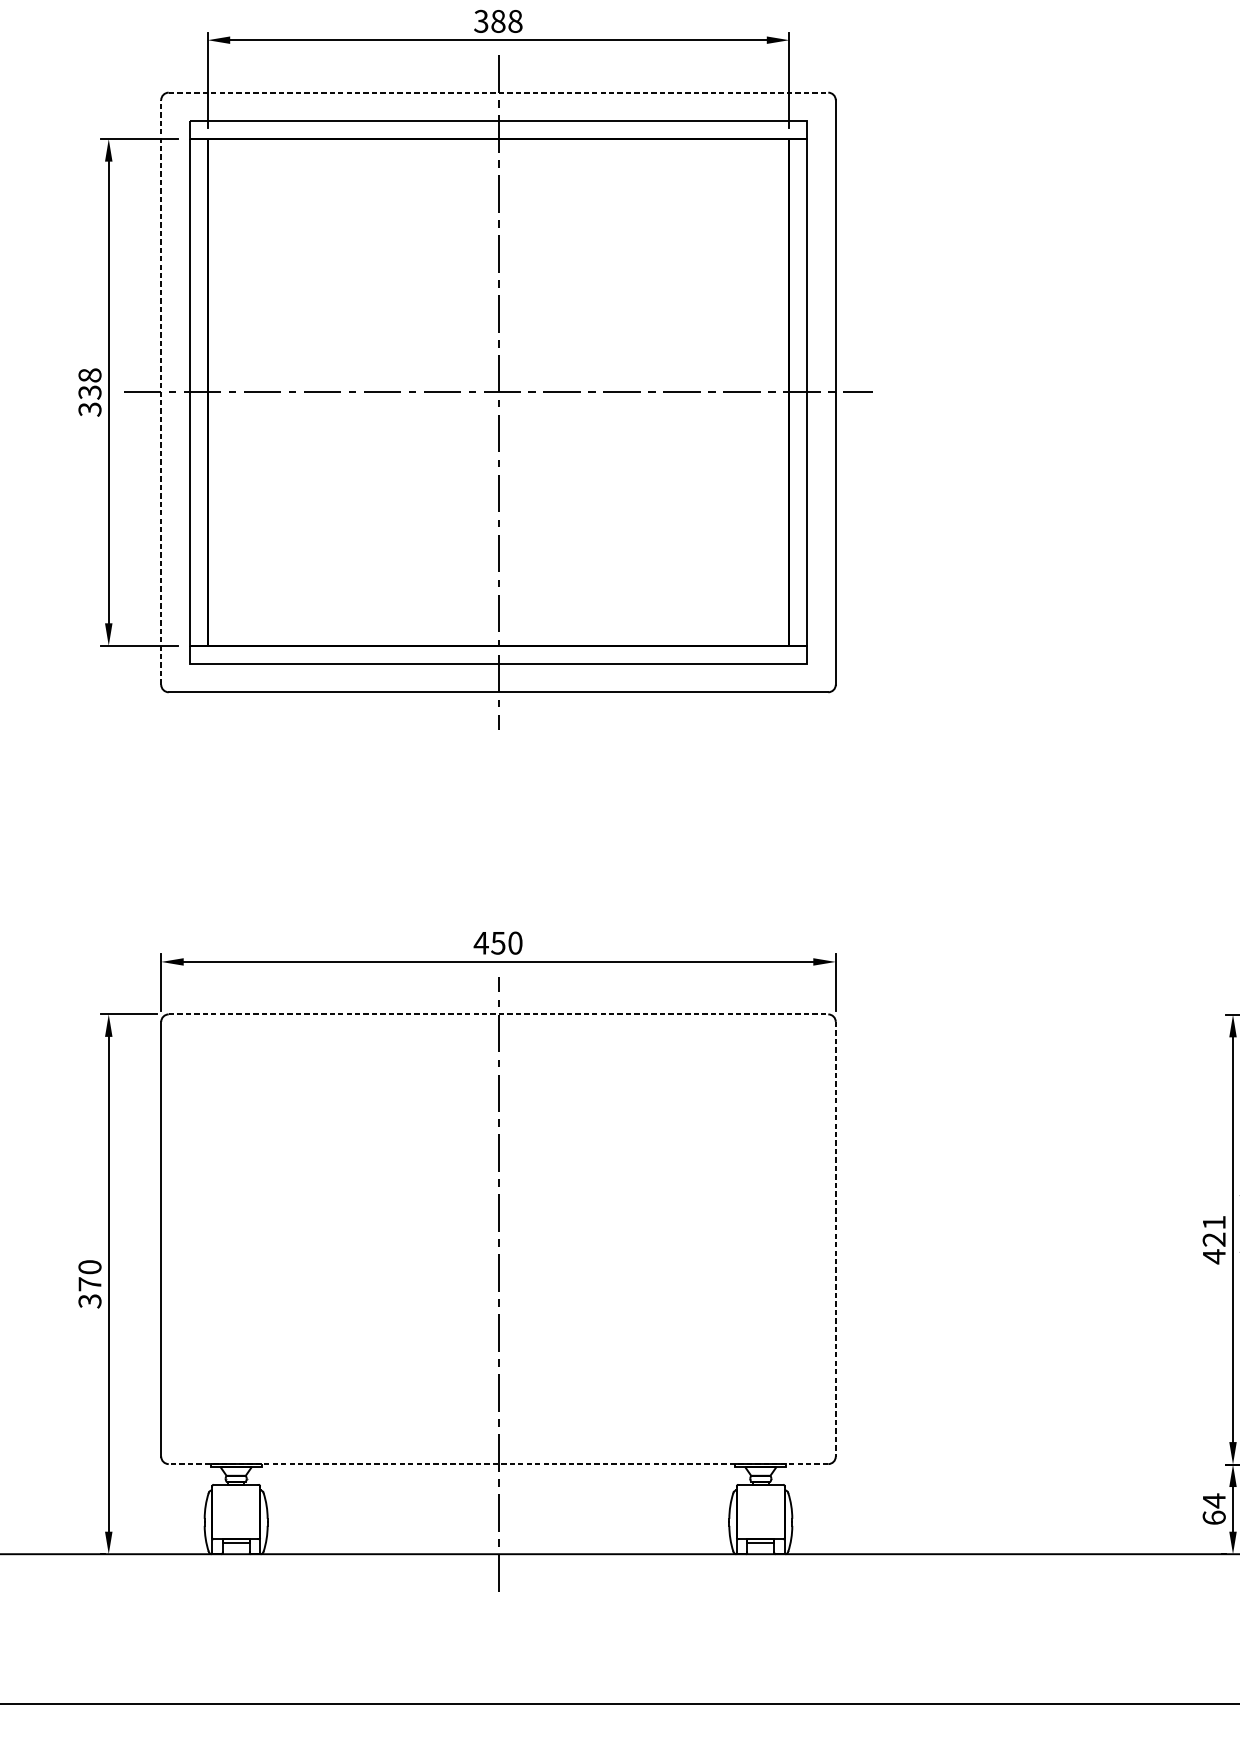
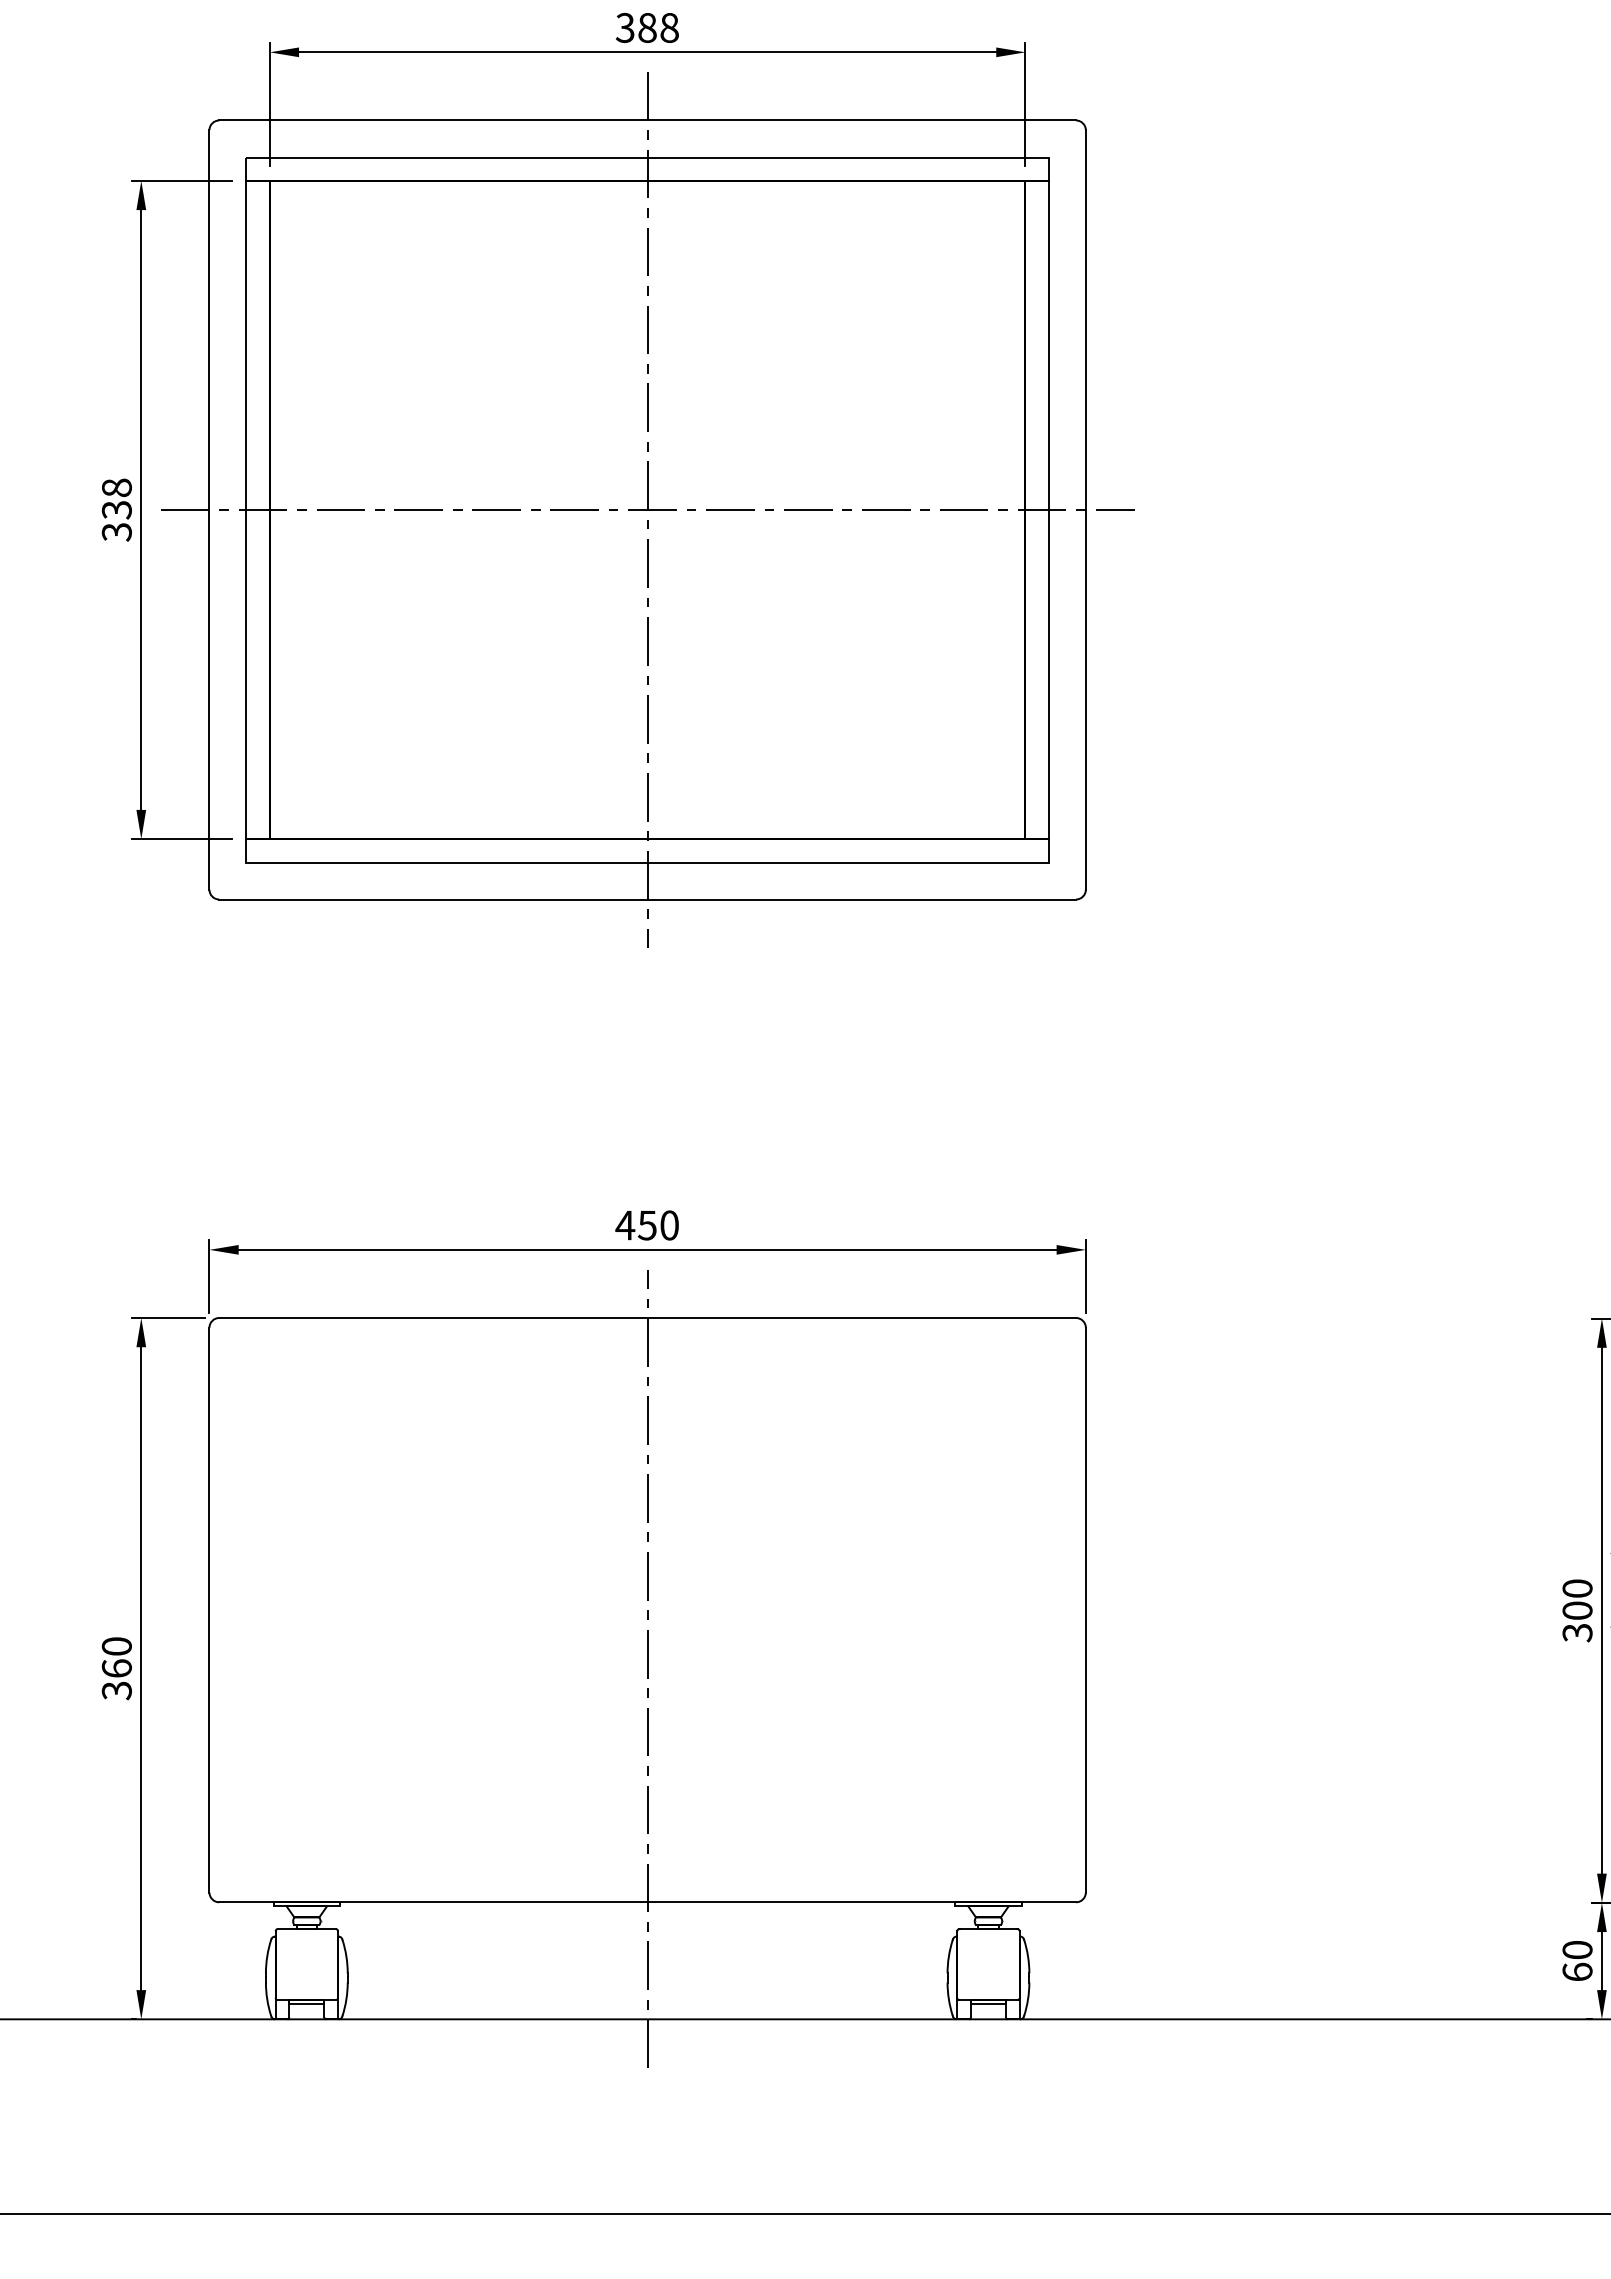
line: (499, 92) -> (648, 120), dashed -> solid
line: (161, 392) -> (209, 510), dashed -> solid
line: (499, 1014) -> (648, 1318), dashed -> solid
line: (835, 1239) -> (1085, 1610), dashed -> solid
text: (1214, 1240) -> (1577, 1611), 421 -> 300
text: (89, 1284) -> (116, 1668), 370 -> 360
line: (498, 1464) -> (647, 1902), dashed -> solid
text: (1214, 1501) -> (1577, 1950), 64 -> 60

